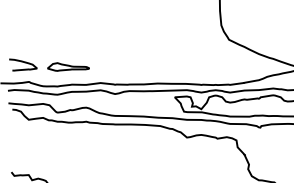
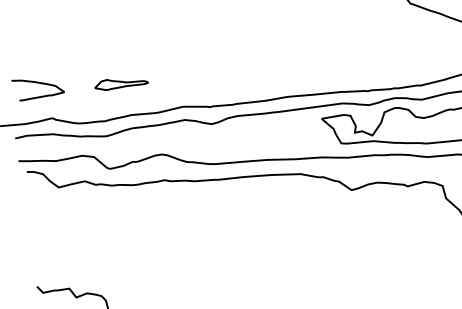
part: (68, 66) -> (121, 82), size x0.7

